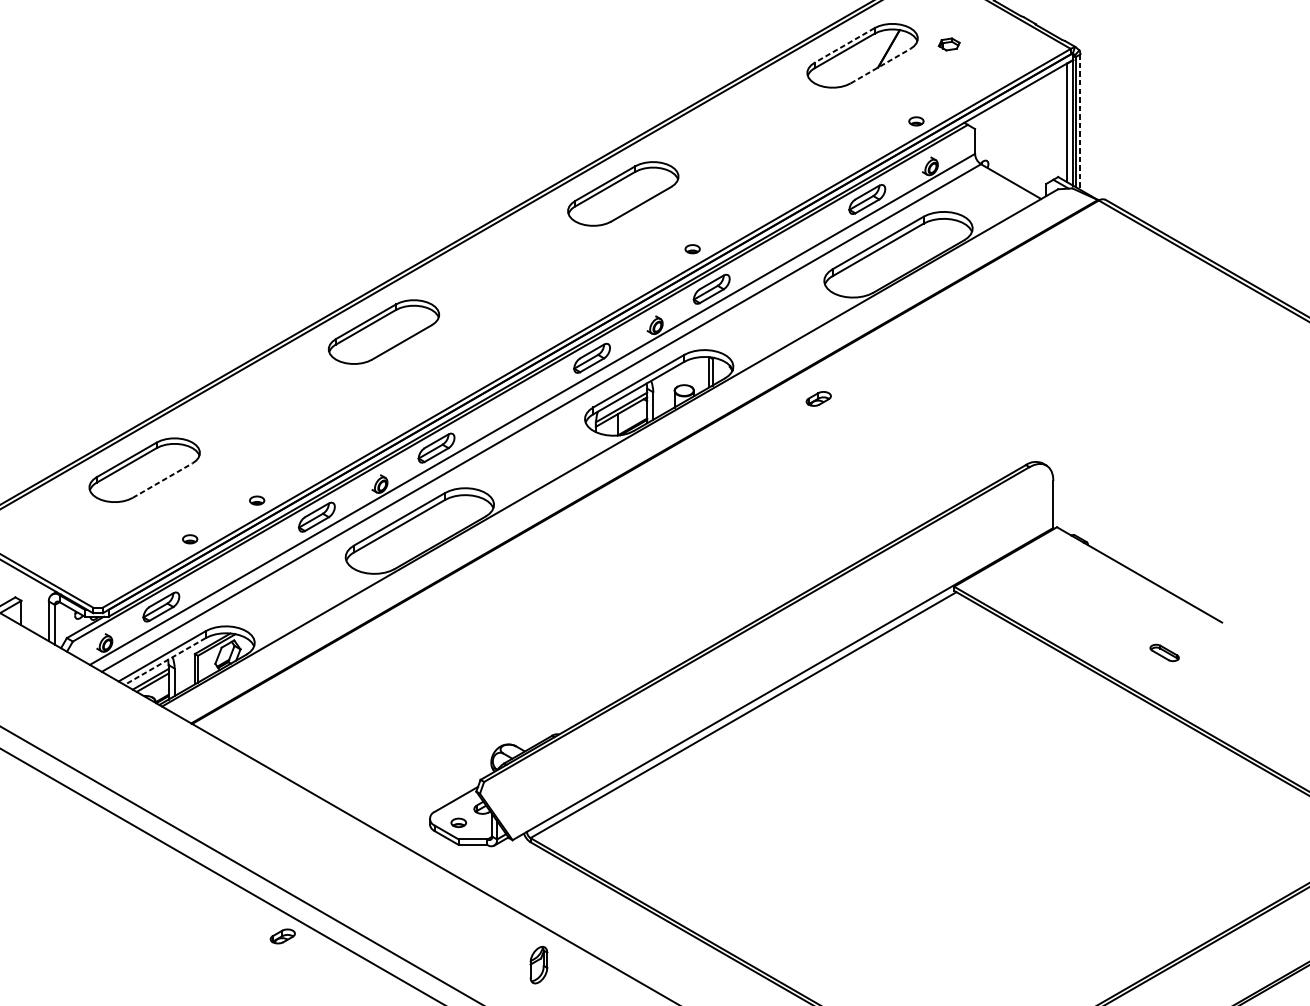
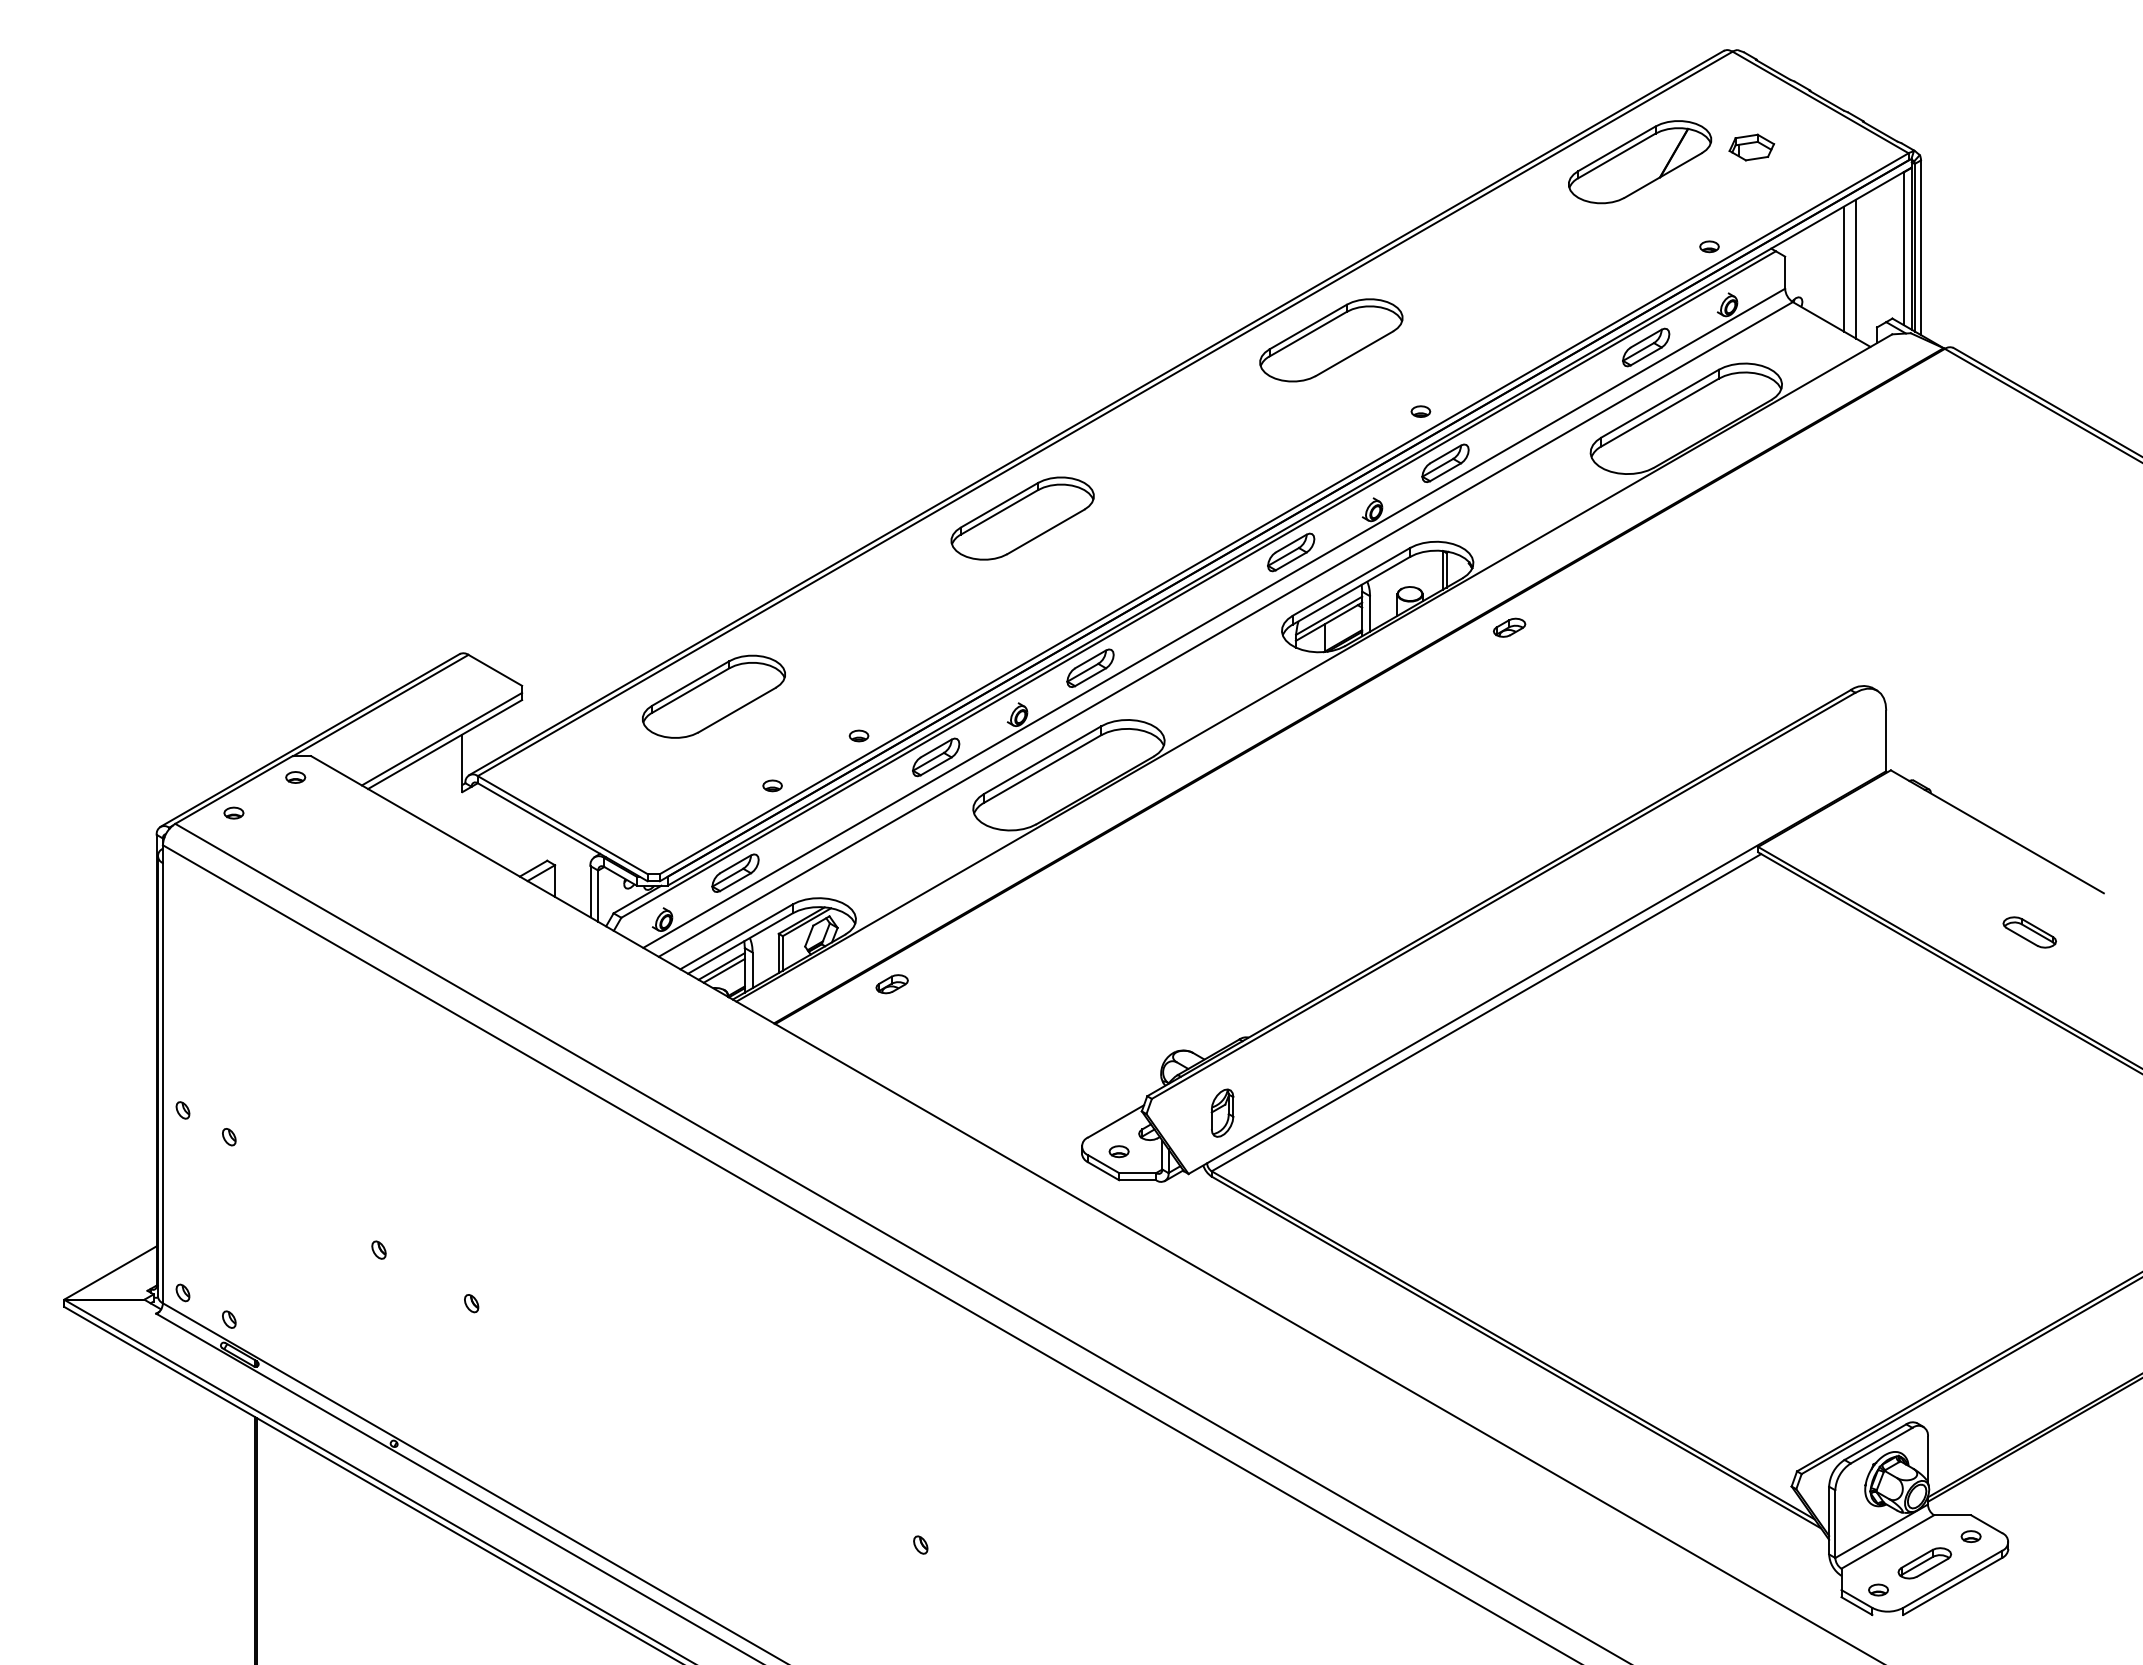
part: (948, 44) -> (1751, 147), size x1.67
line: (844, 45) -> (1616, 148), dashed -> solid
line: (880, 66) -> (1663, 175), dashed -> solid
line: (1079, 122) -> (1920, 248), dashed -> solid
line: (1020, 138) -> (1843, 268), added
line: (1030, 138) -> (1856, 268), added
part: (818, 398) -> (1509, 627), moved
line: (162, 480) -> (737, 710), dashed -> solid
part: (1164, 652) -> (2029, 932), size x1.43
line: (164, 661) -> (739, 943), dashed -> solid
part: (282, 936) -> (891, 984), moved
part: (538, 964) -> (1222, 1112), moved

